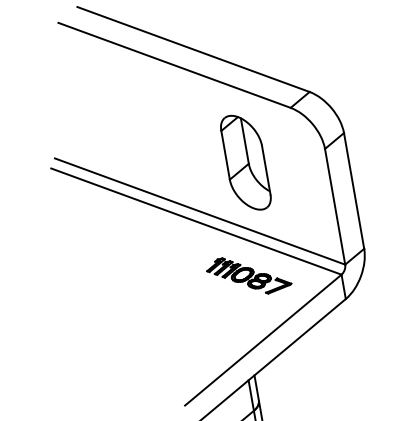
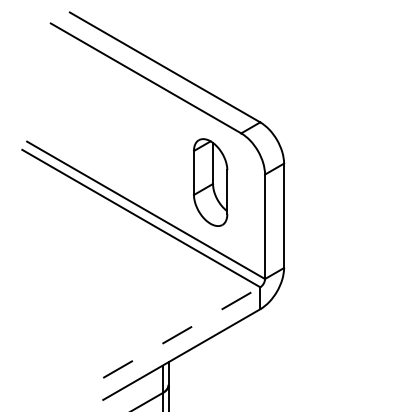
part: (245, 162) -> (210, 182), moved
part: (249, 275) -> (179, 273), removed
line: (262, 340) -> (181, 332), solid -> dashed

